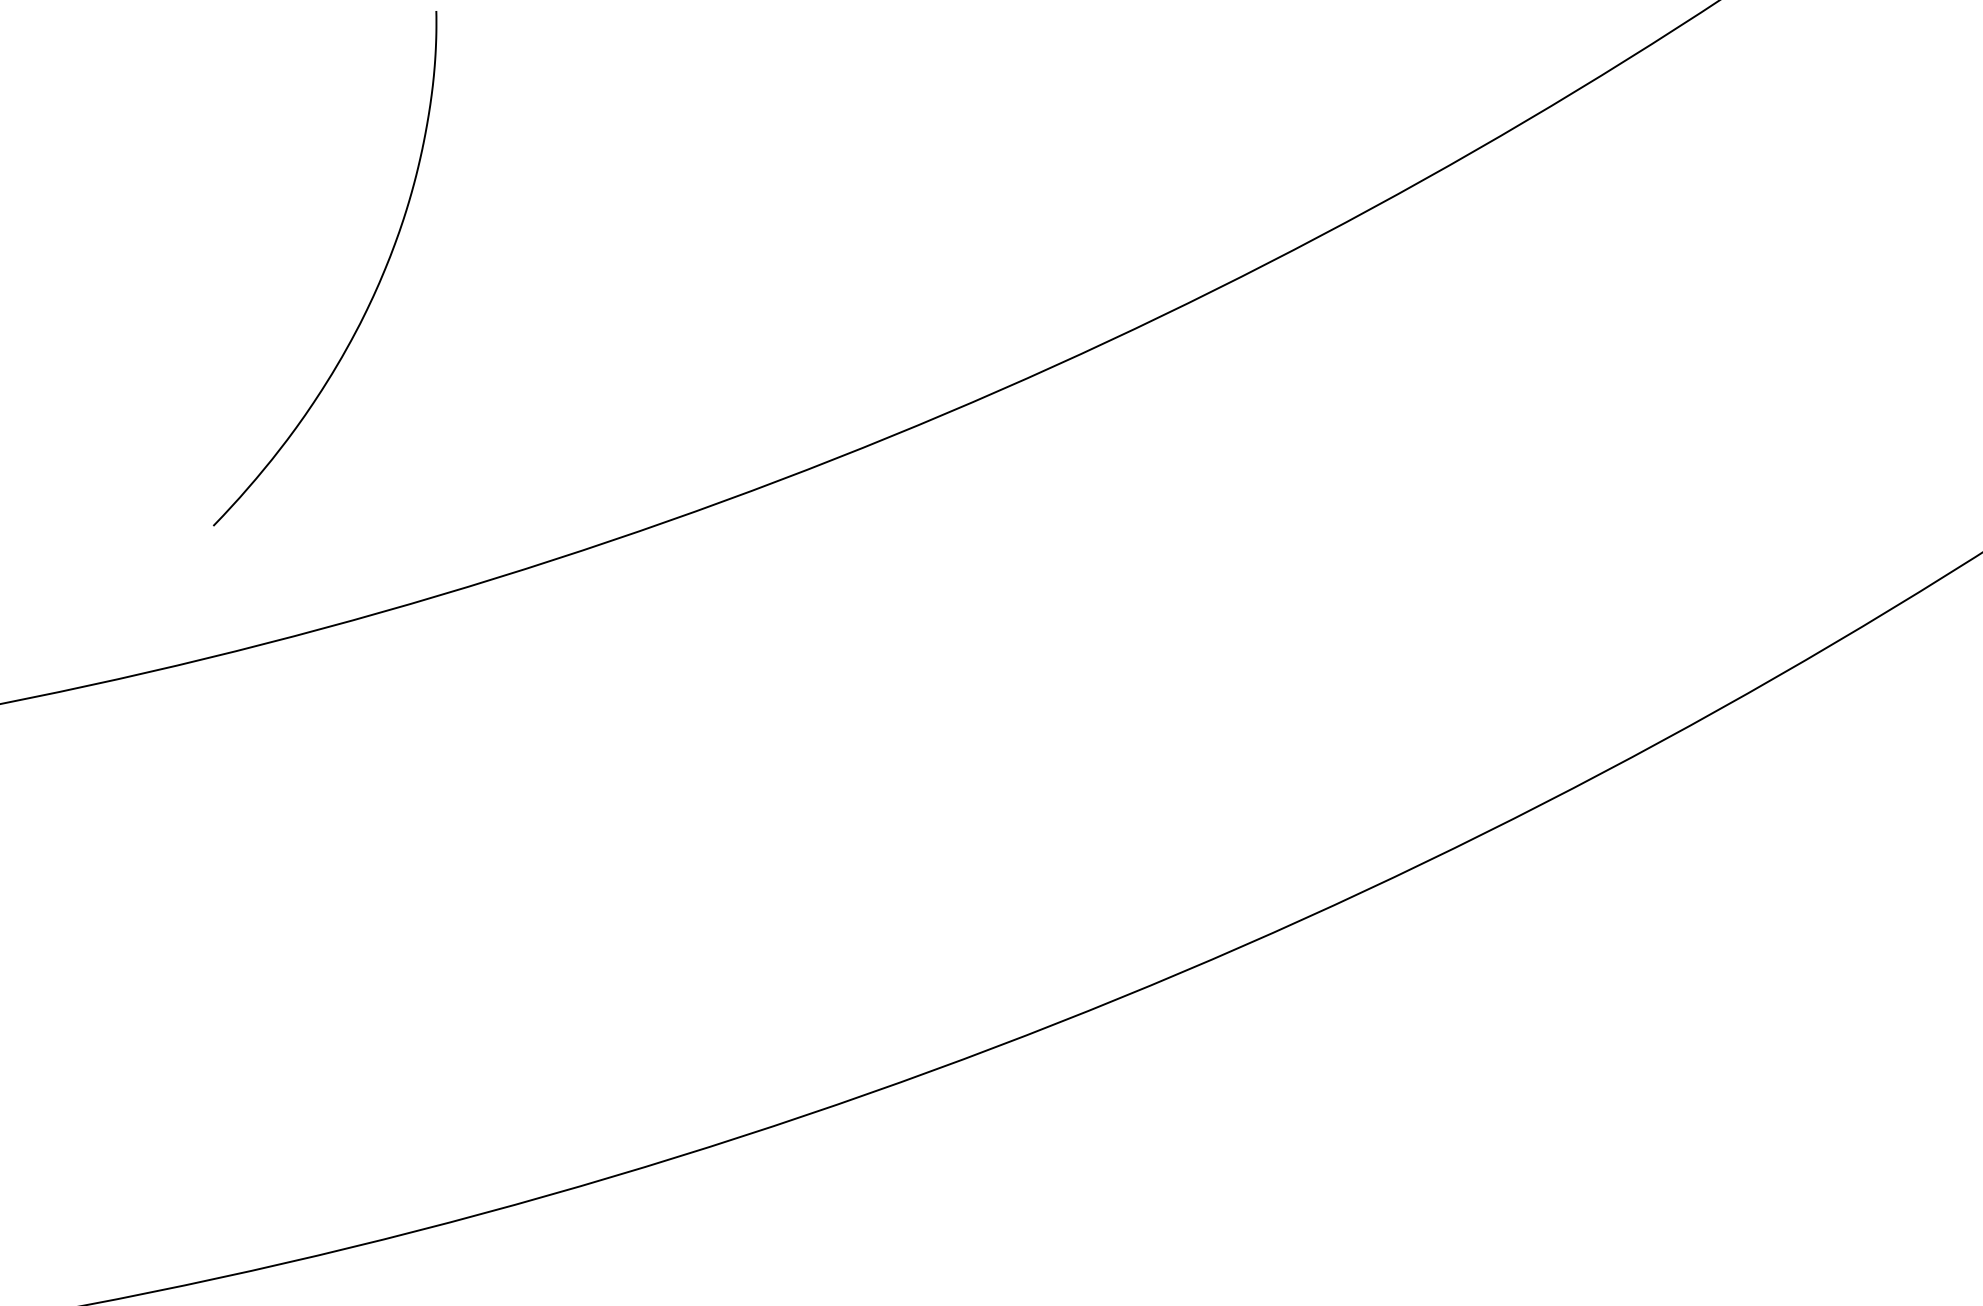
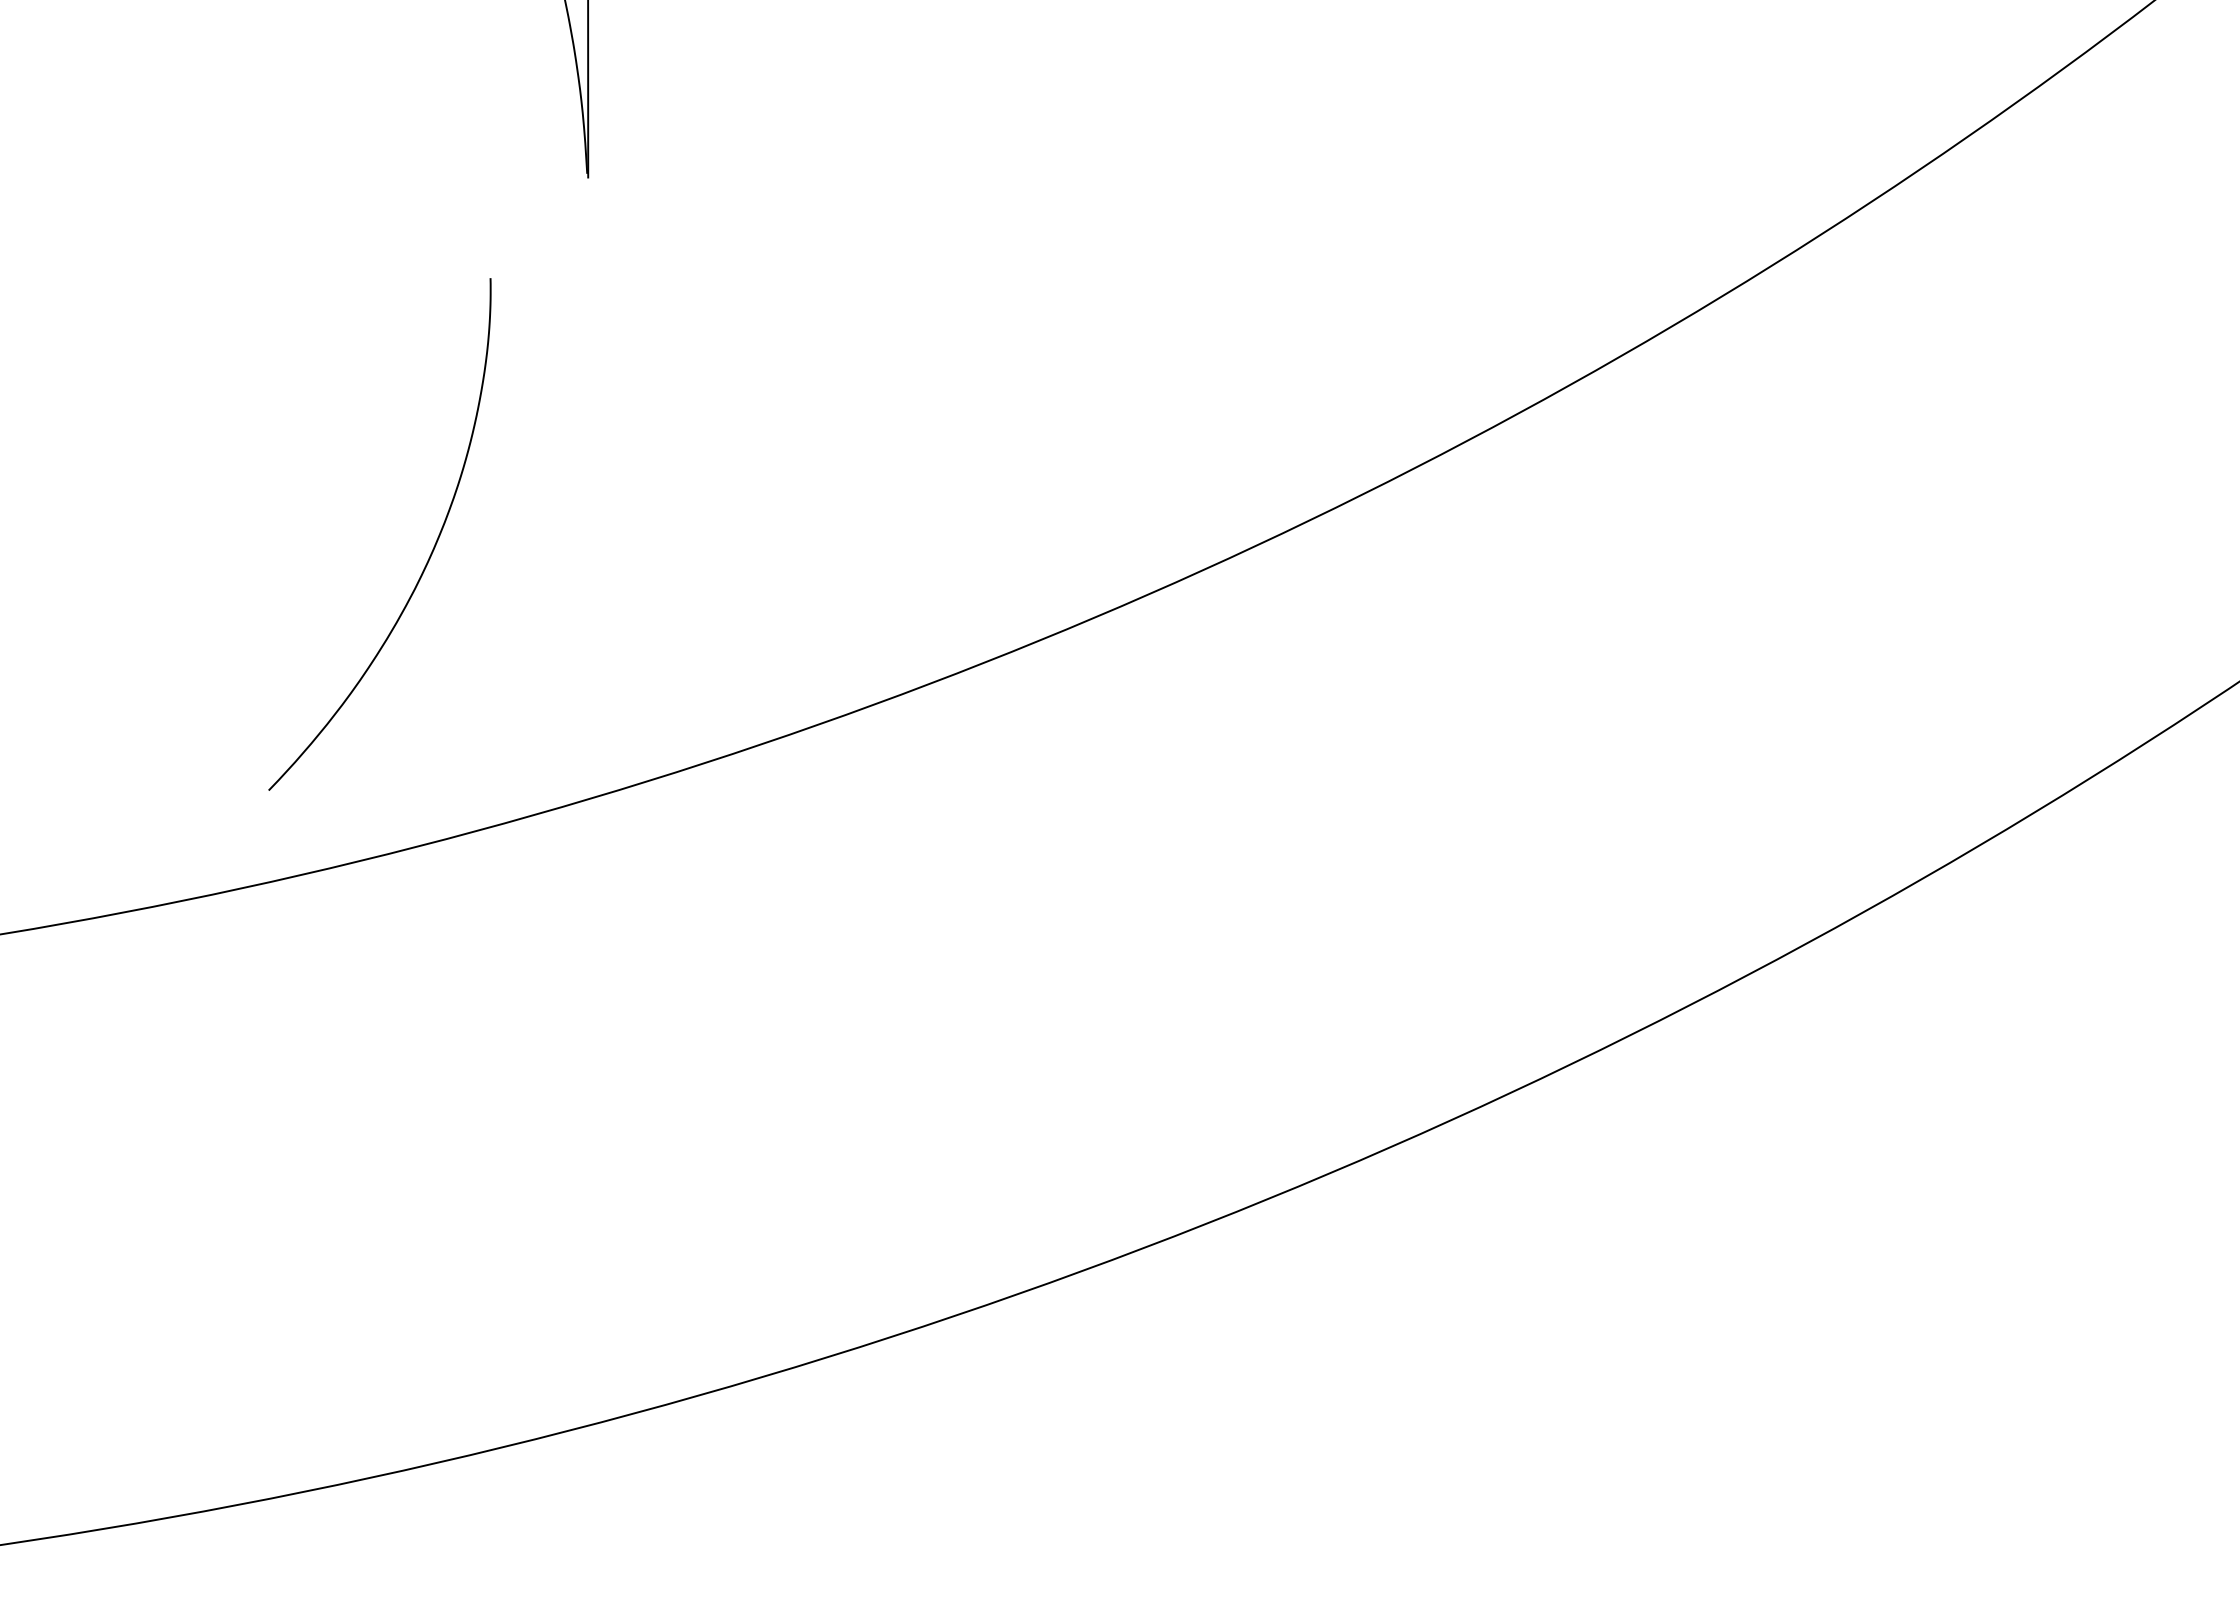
curve: (374, 289) -> (429, 555), moved

